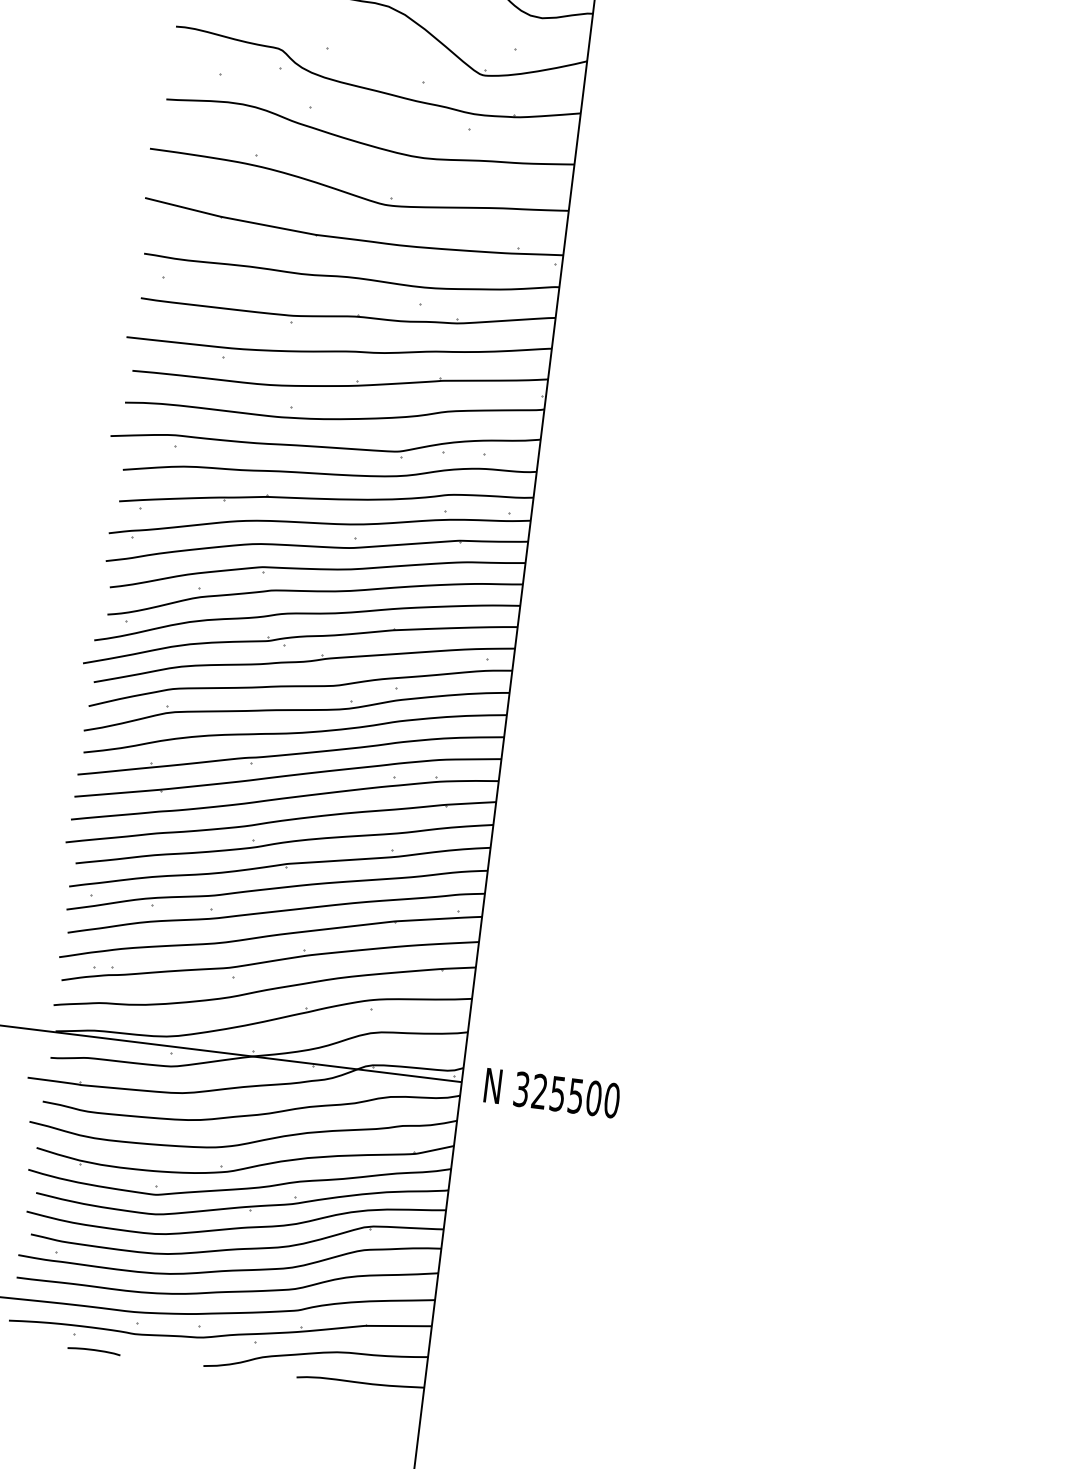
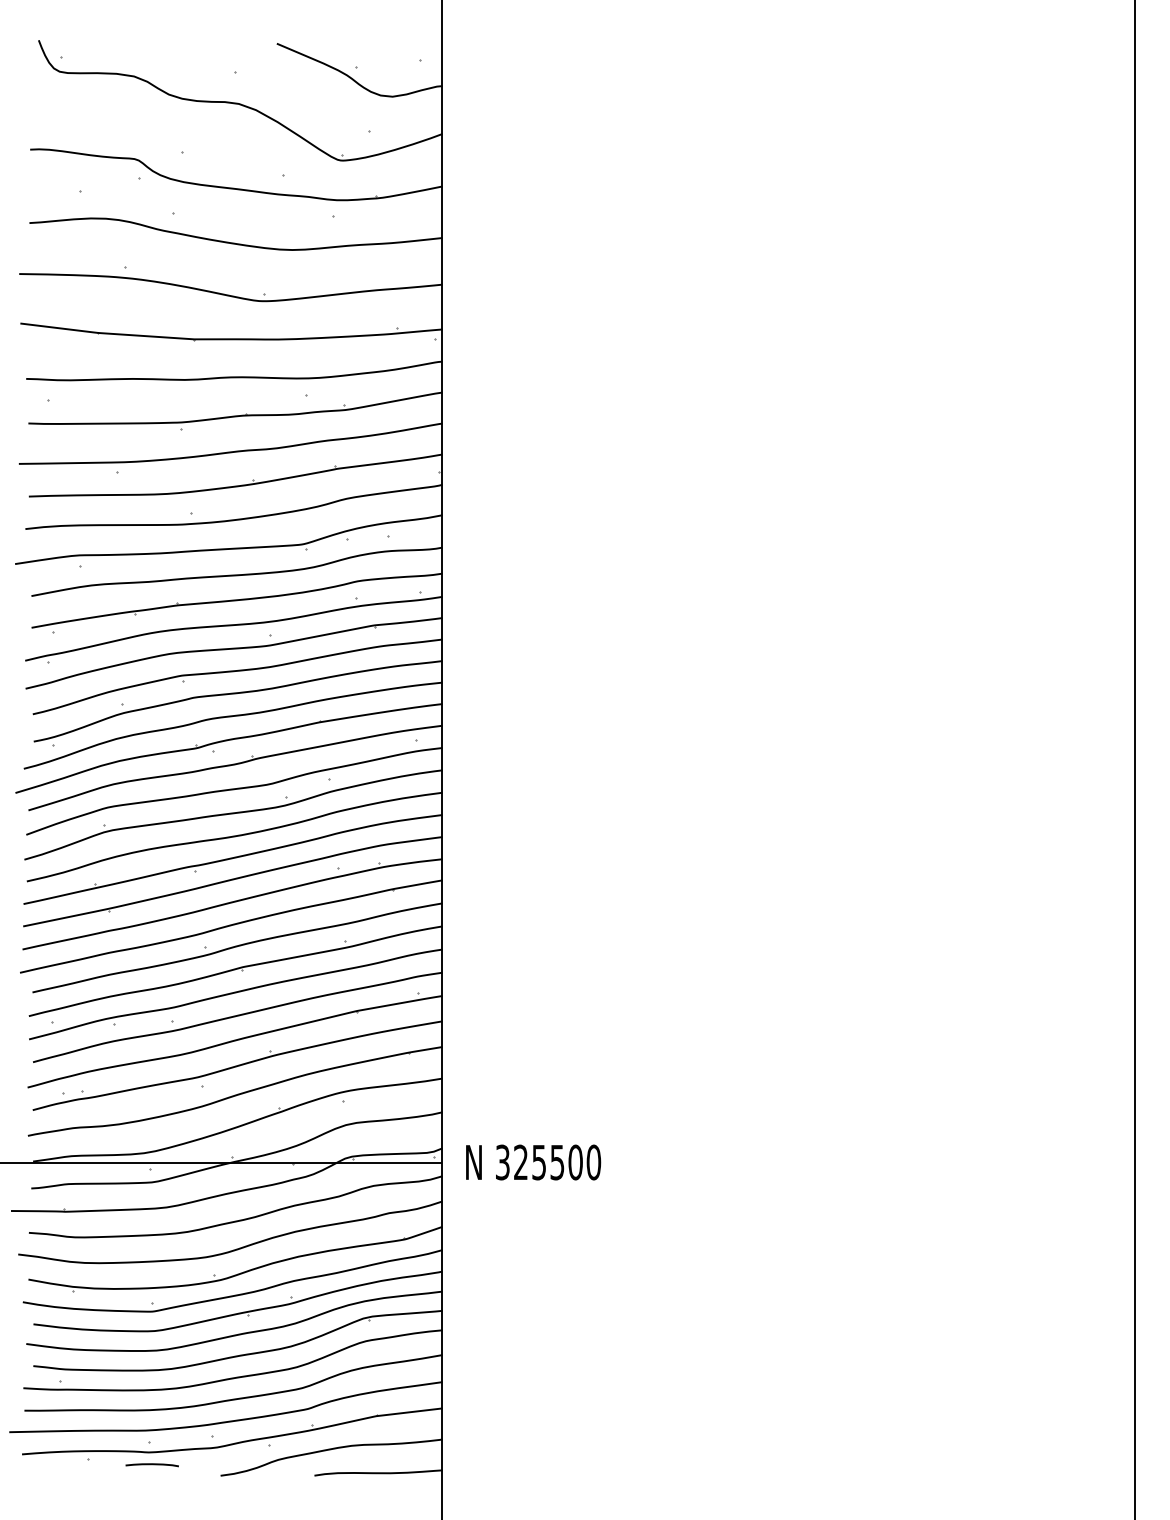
curve: (93, 1351) -> (151, 1465), moved

